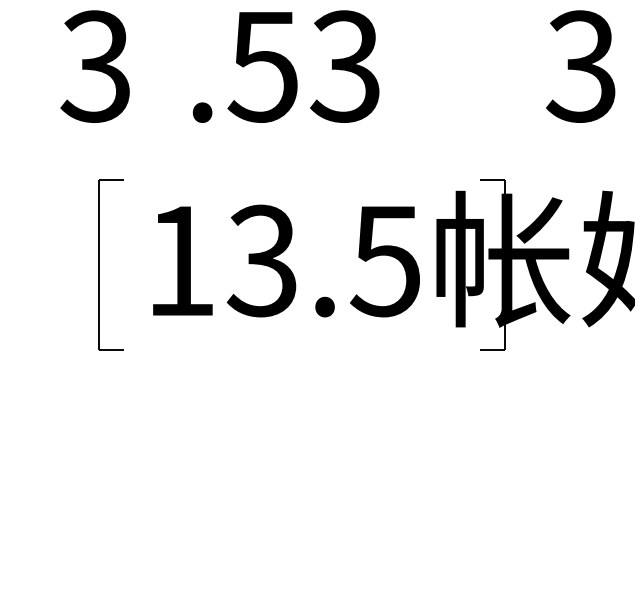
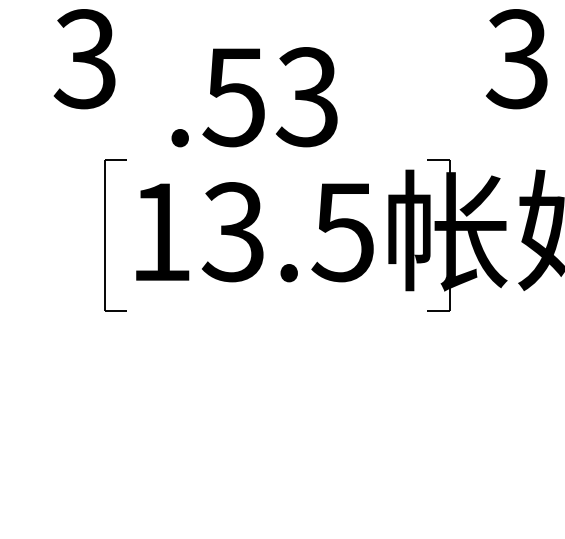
text: (286, 67) -> (254, 97), moved
part: (99, 264) -> (105, 235), moved

